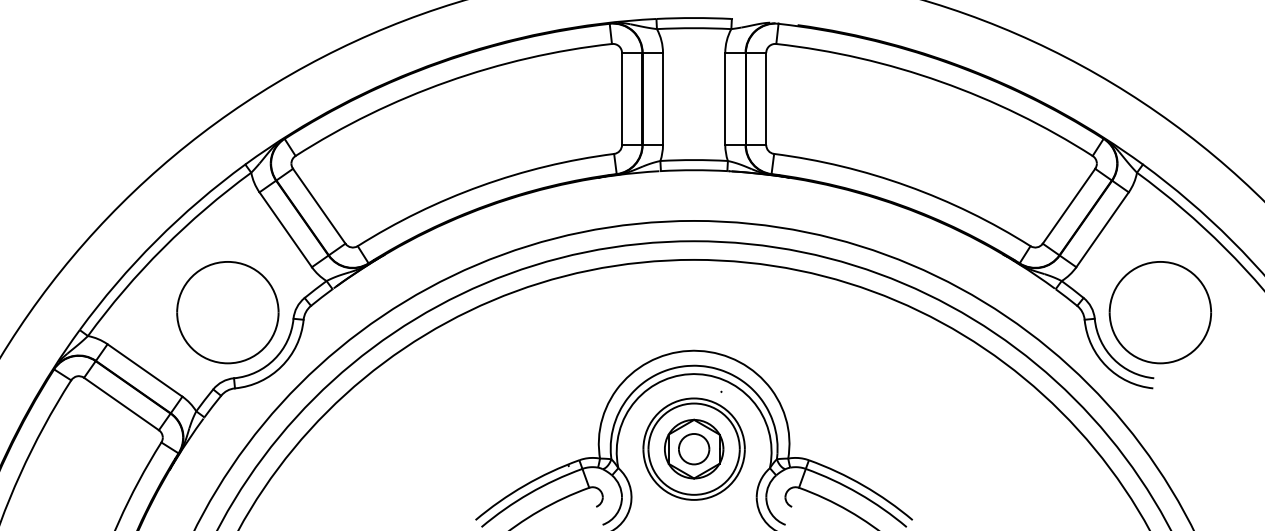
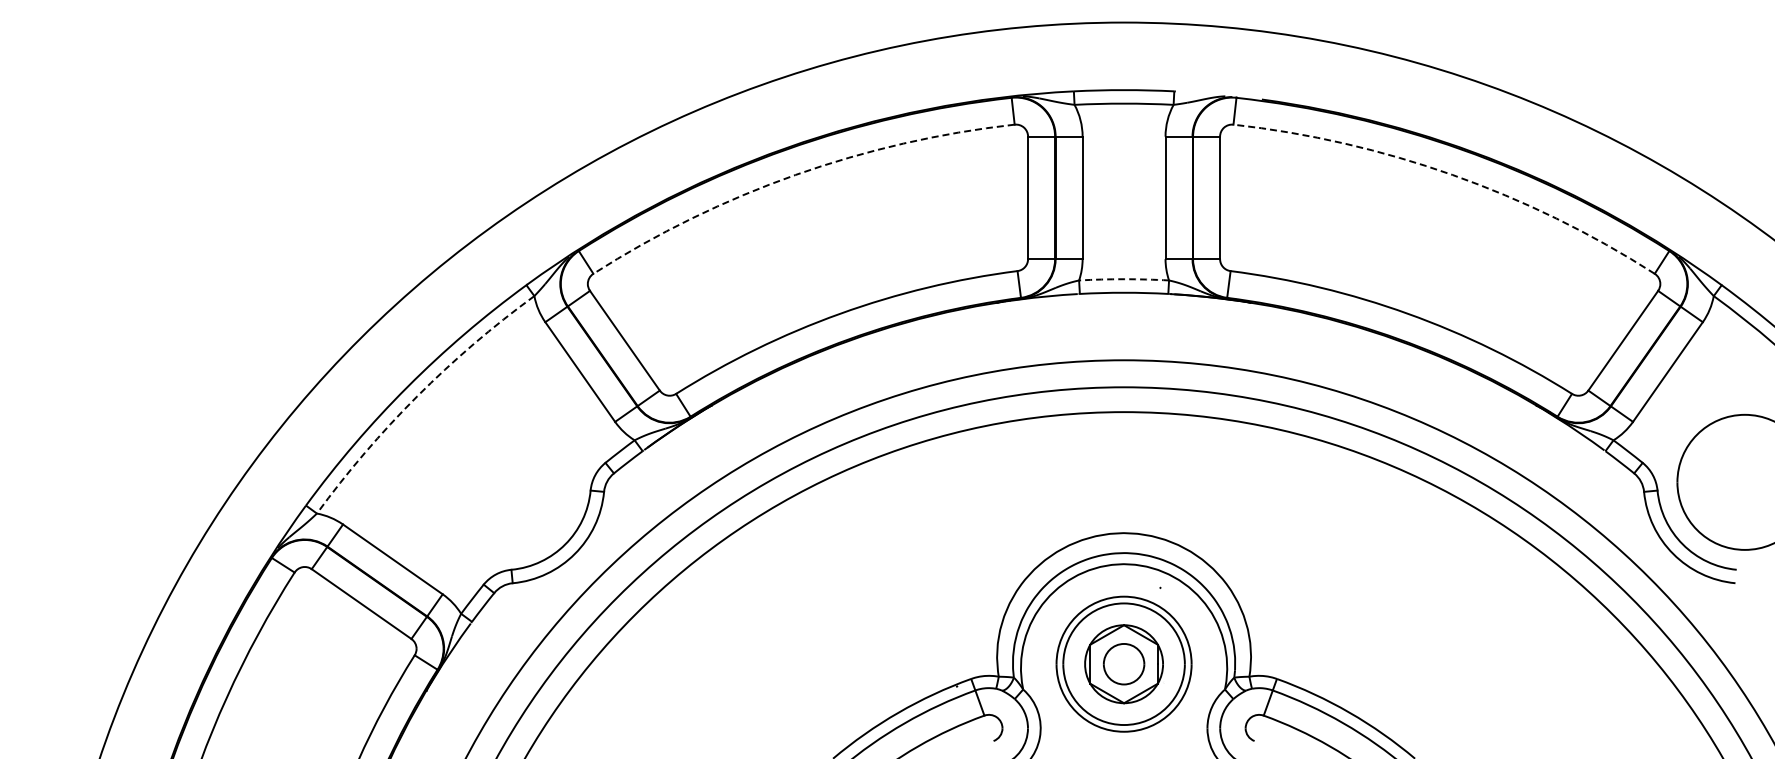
arc: (447, 82) -> (795, 175), solid -> dashed
arc: (940, 82) -> (1452, 175), solid -> dashed
arc: (694, 160) -> (1124, 279), solid -> dashed
arc: (163, 248) -> (417, 396), solid -> dashed
part: (227, 311) -> (502, 481), removed

